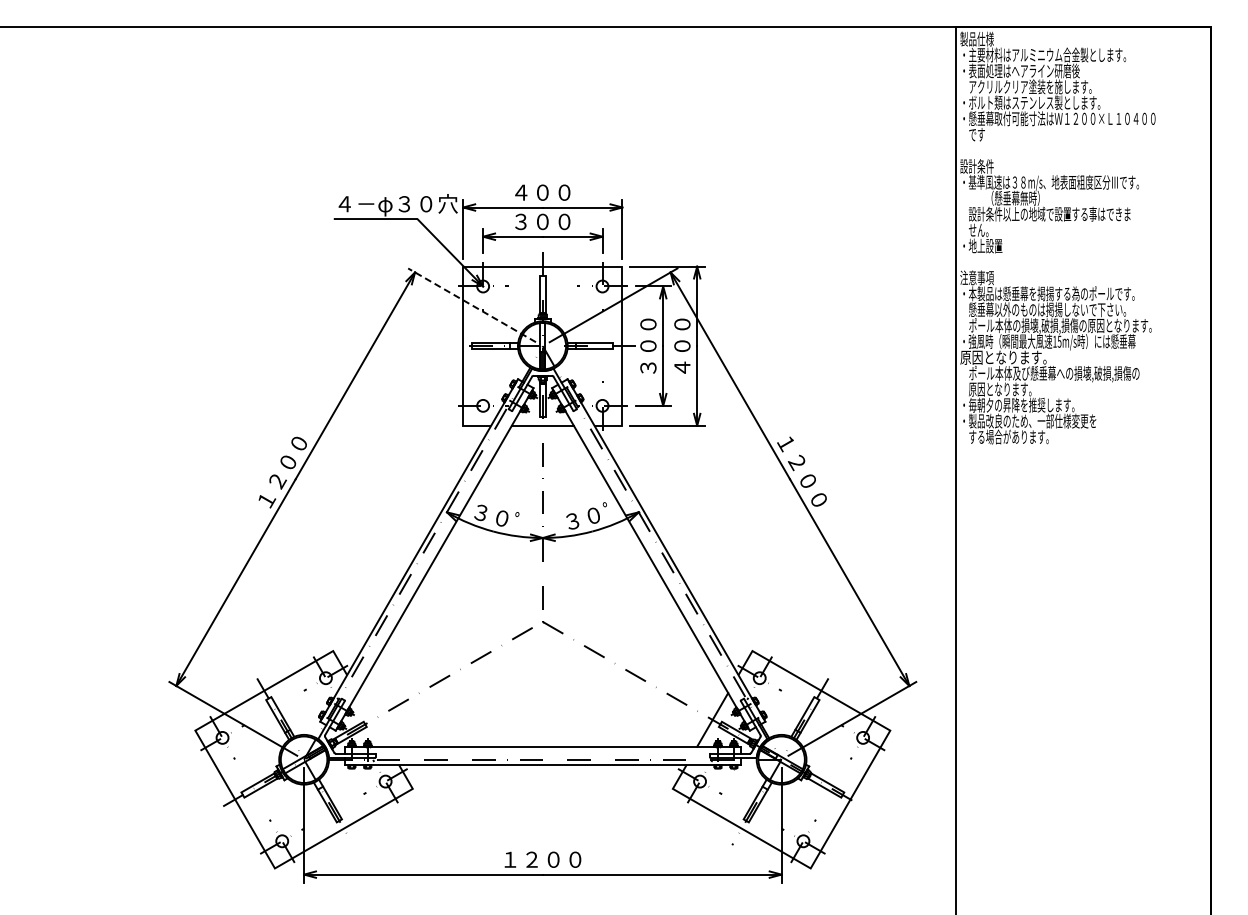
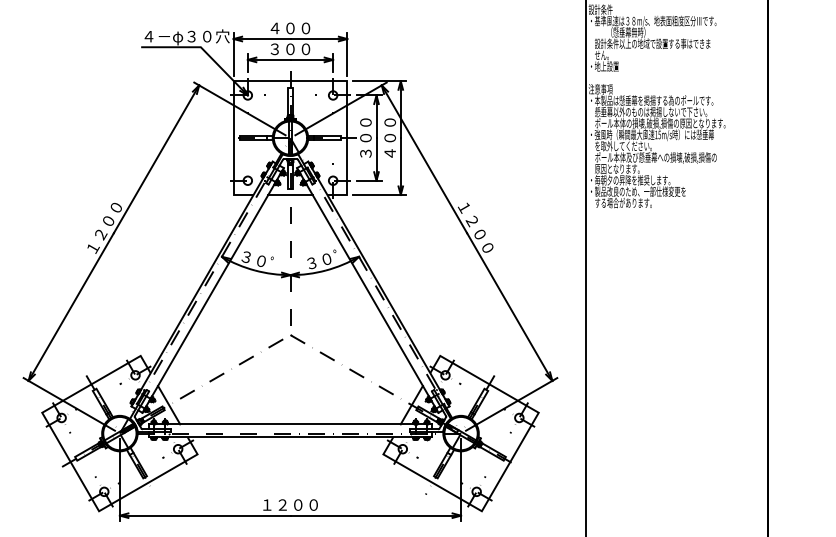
line: (472, 305) -> (240, 109), dashed -> solid
text: (1004, 357) -> (620, 146), 原因となります。 -> を取外してください。
line: (372, 719) -> (168, 404), added

